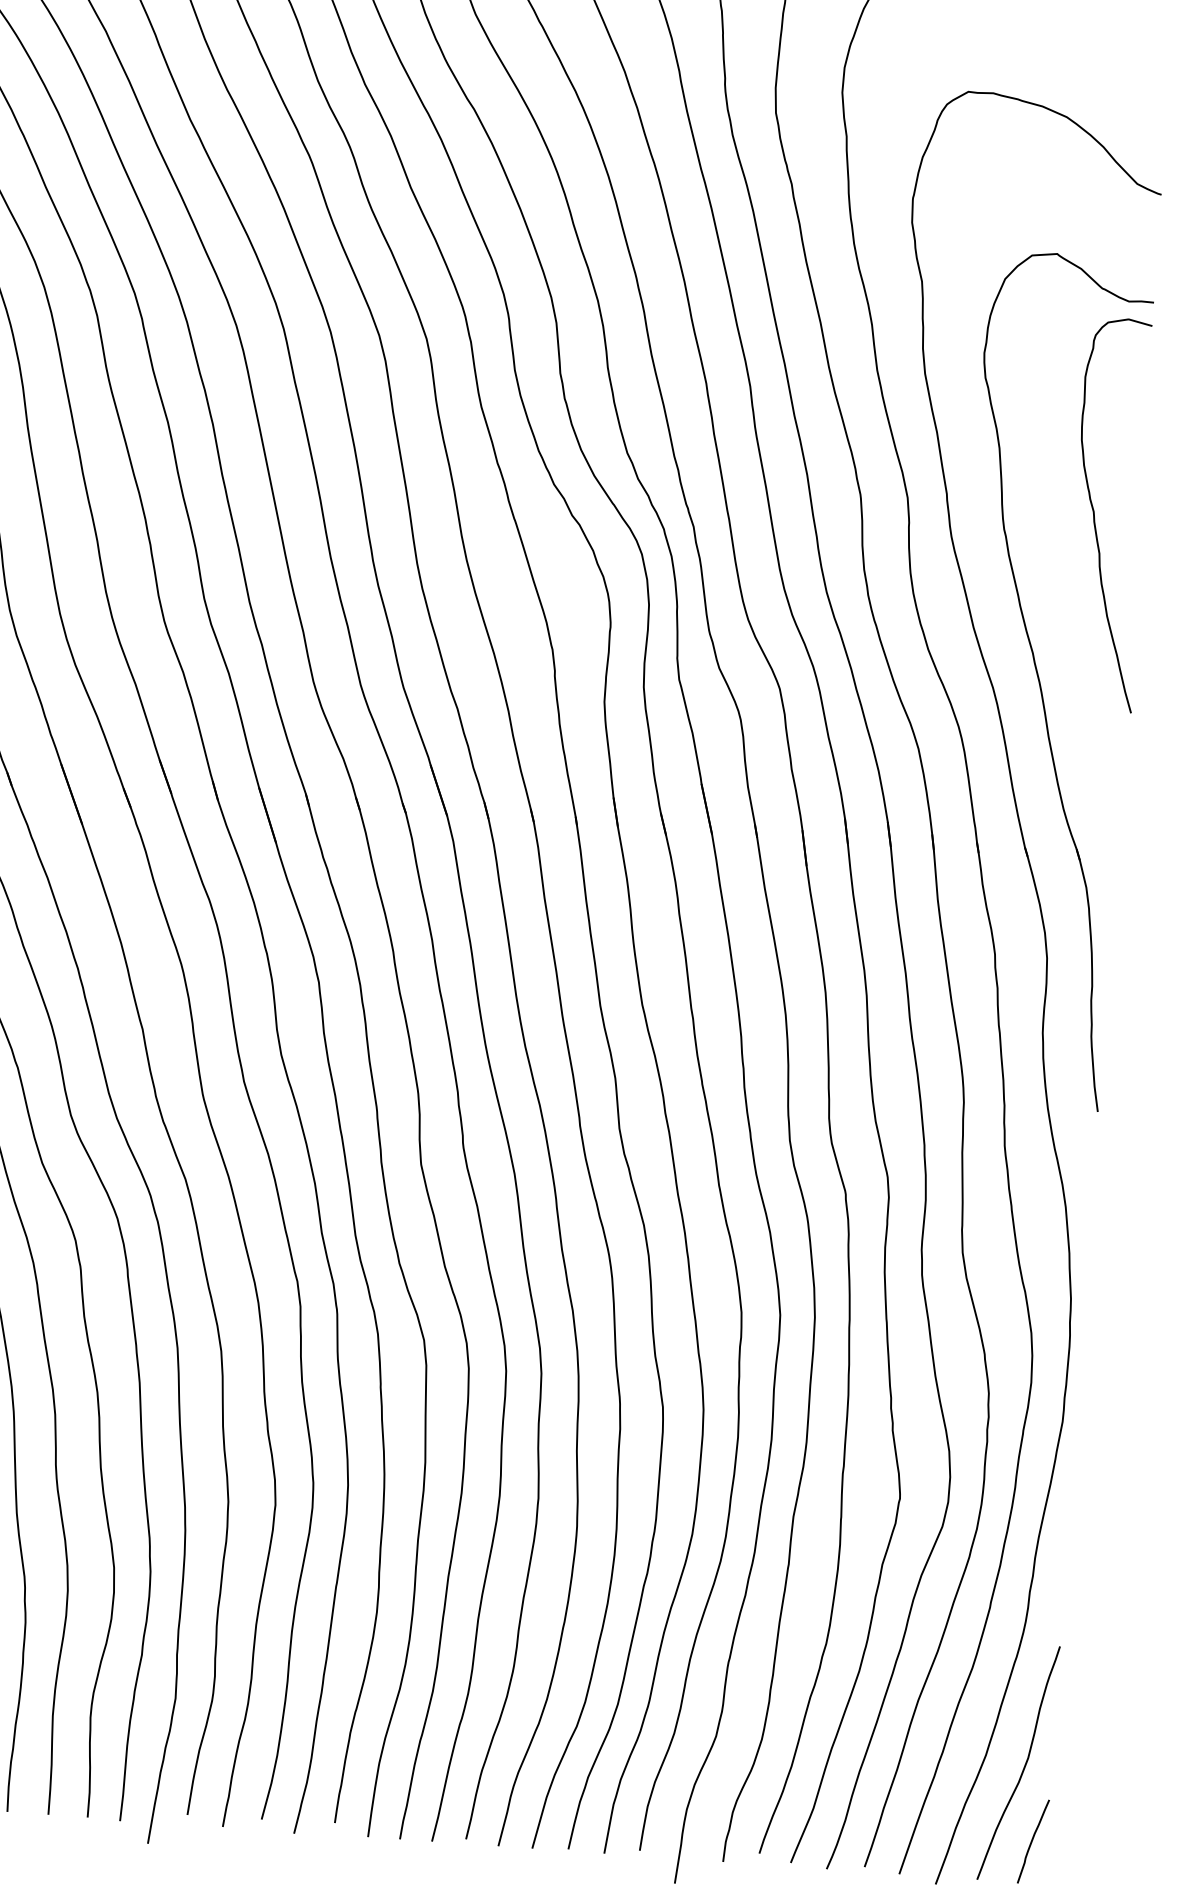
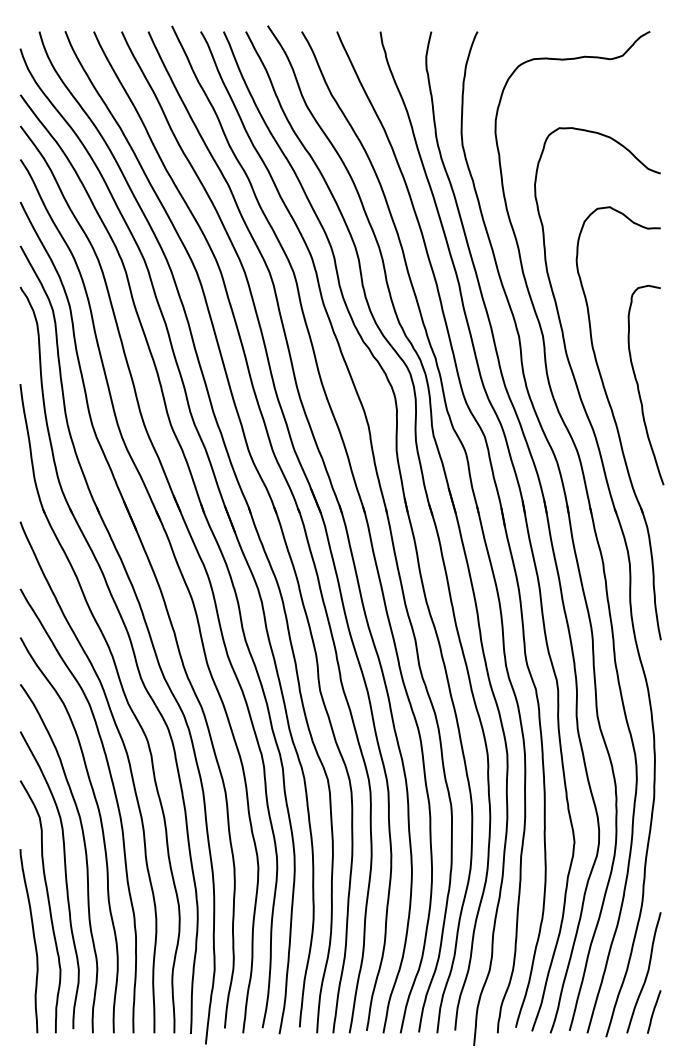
curve: (1095, 512) -> (638, 384), moved

